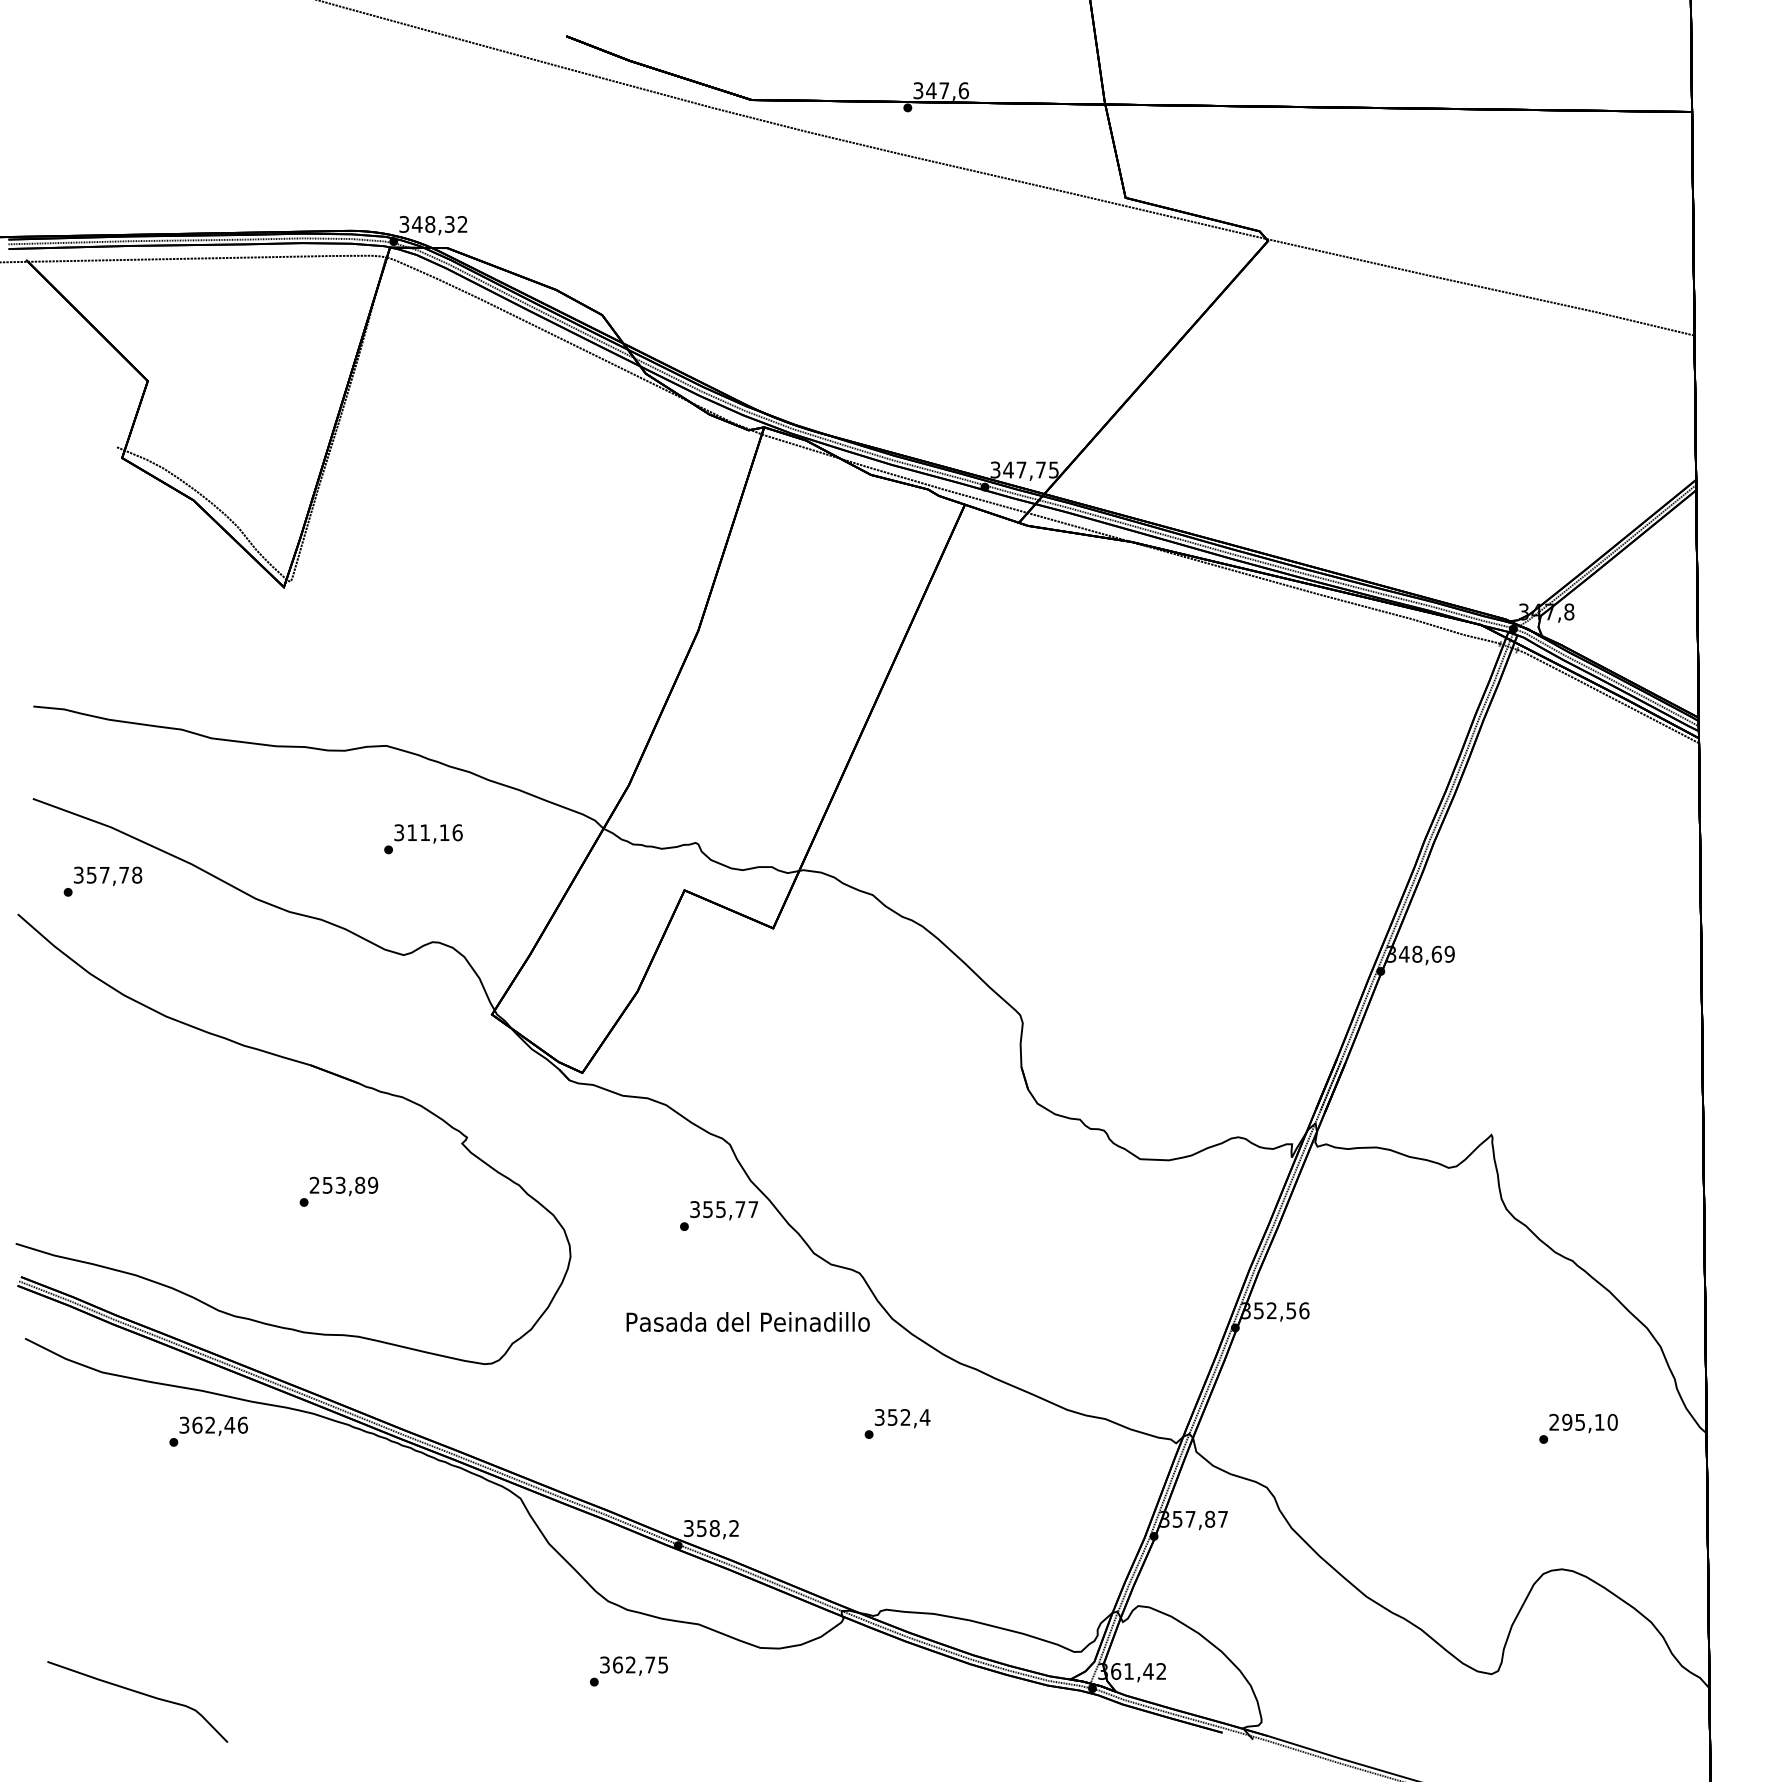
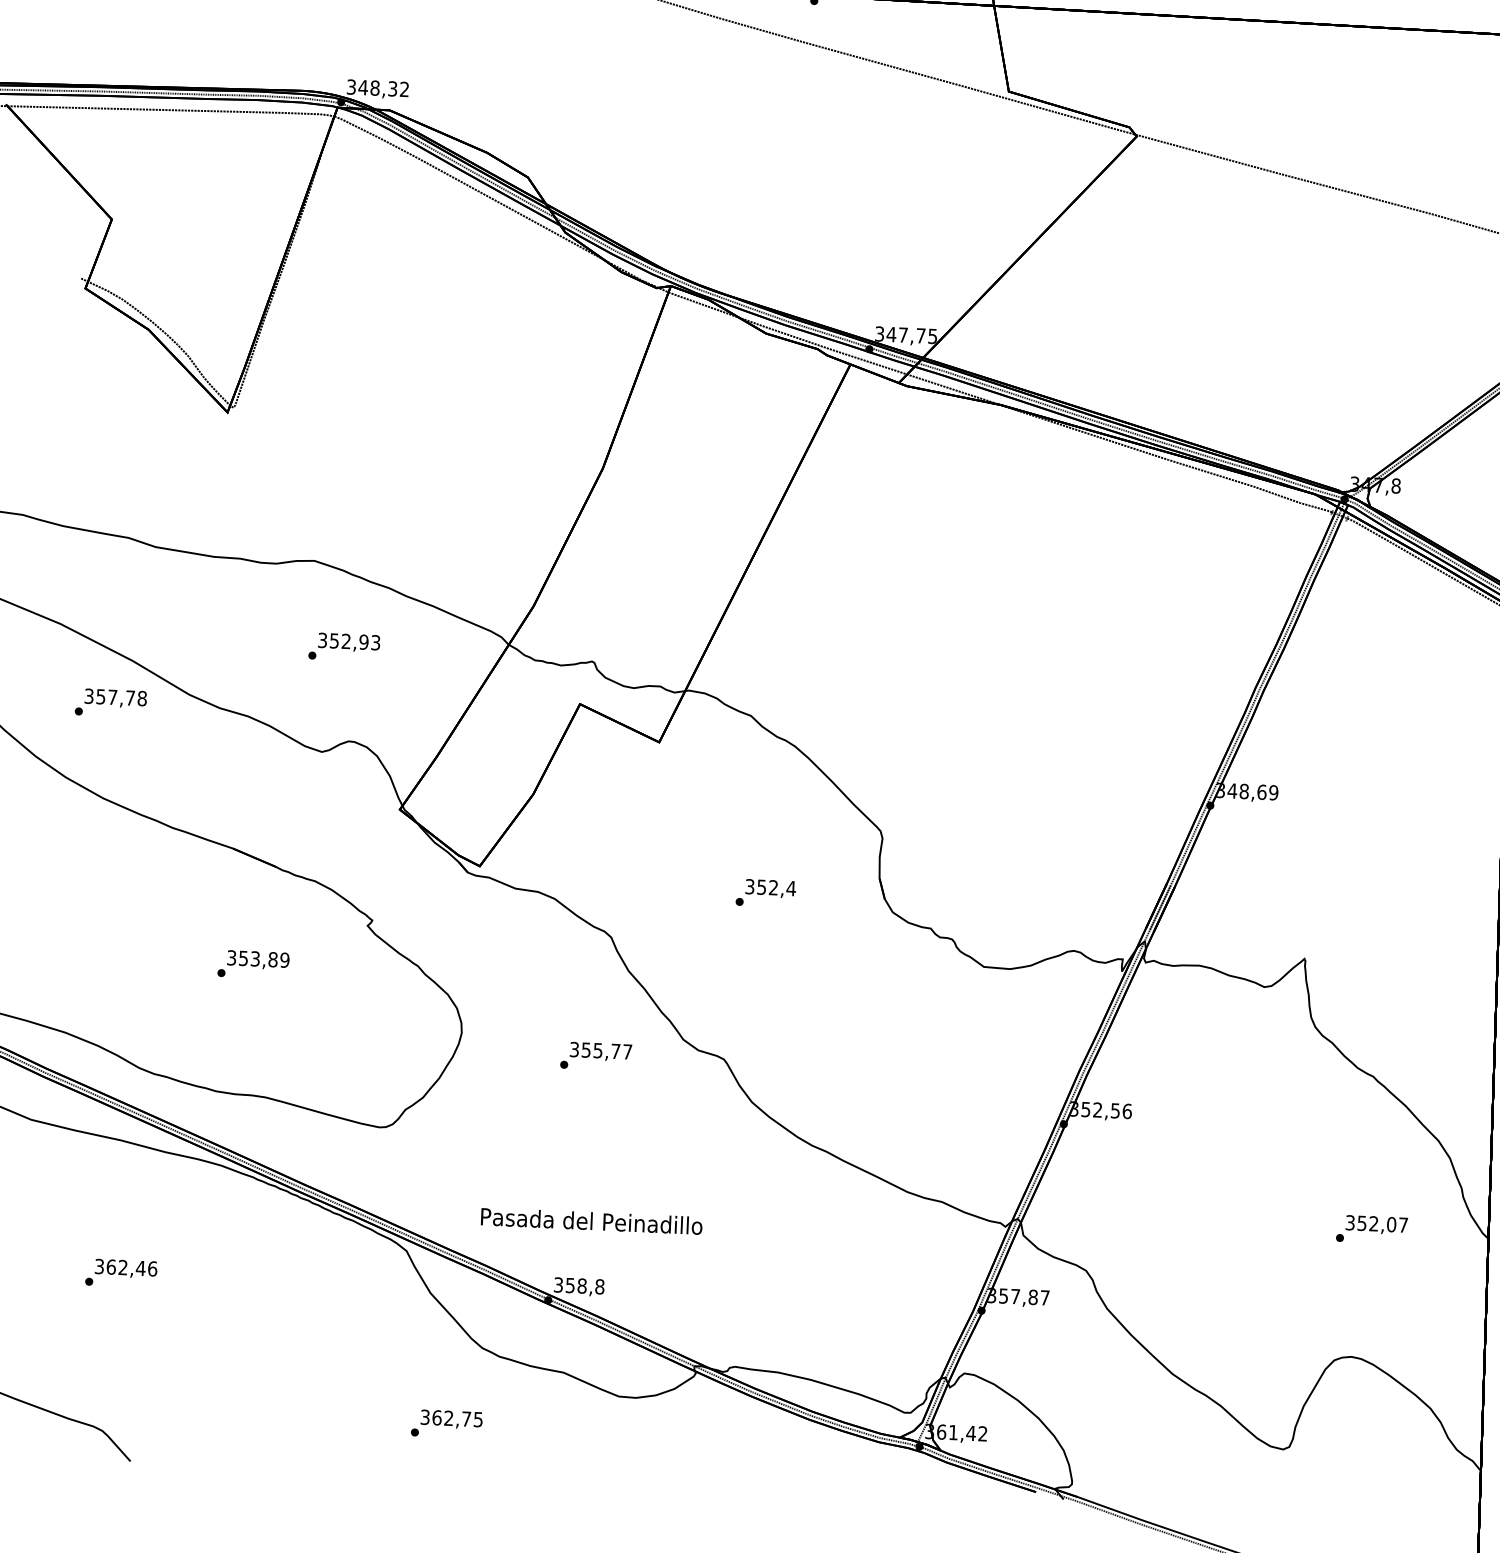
text: (434, 832) -> (354, 641), 311,16 -> 352,93
text: (102, 881) -> (110, 702), moved
text: (314, 1185) -> (231, 958), 253,89 -> 353,89
text: (719, 1215) -> (596, 1056), moved
text: (747, 1321) -> (591, 1220), moved
text: (1583, 1421) -> (1376, 1223), 295,10 -> 352,07
text: (897, 1423) -> (765, 892), moved
text: (208, 1431) -> (121, 1273), moved
text: (734, 1528) -> (600, 1286), 358,2 -> 358,8
text: (628, 1671) -> (446, 1424), moved

